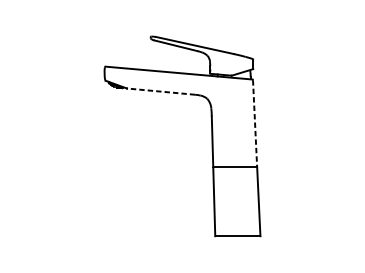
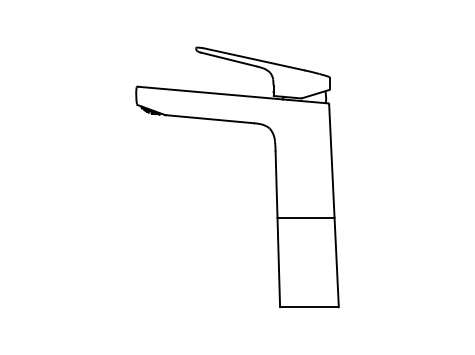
line: (160, 91) -> (209, 119), dashed -> solid
line: (254, 124) -> (331, 161), dashed -> solid

